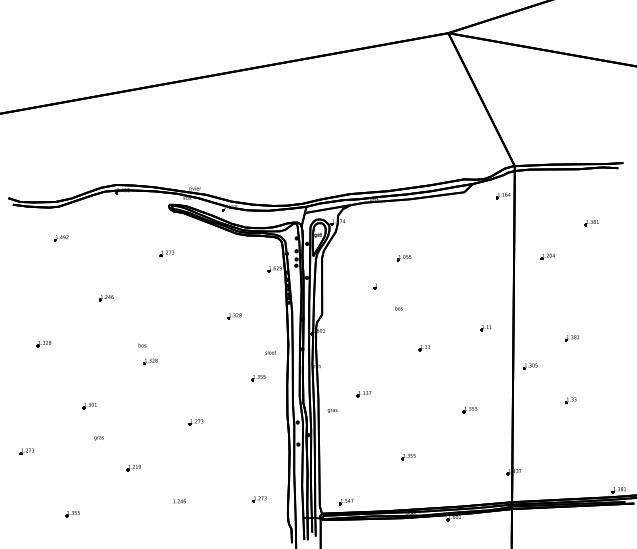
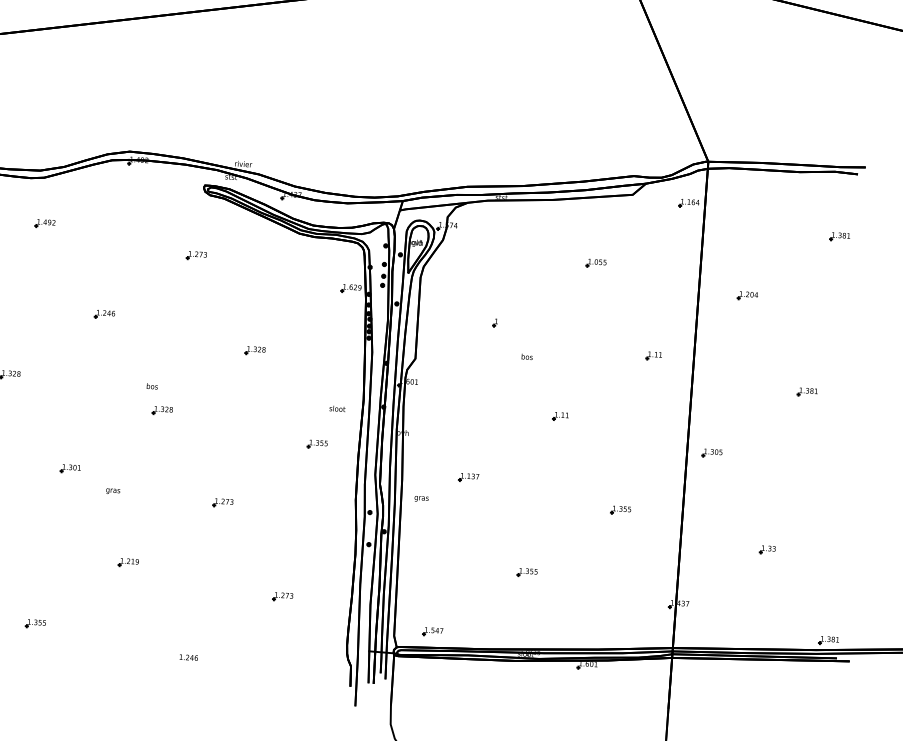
part: (591, 223) -> (839, 237), moved
part: (404, 258) -> (596, 264), moved
part: (234, 316) -> (255, 350), moved
part: (485, 328) -> (653, 356), moved
part: (571, 338) -> (806, 392), moved
part: (570, 400) -> (767, 549), moved
text: (98, 438) -> (112, 491), moved
part: (259, 499) -> (282, 597), moved
text: (179, 501) -> (188, 657), moved

